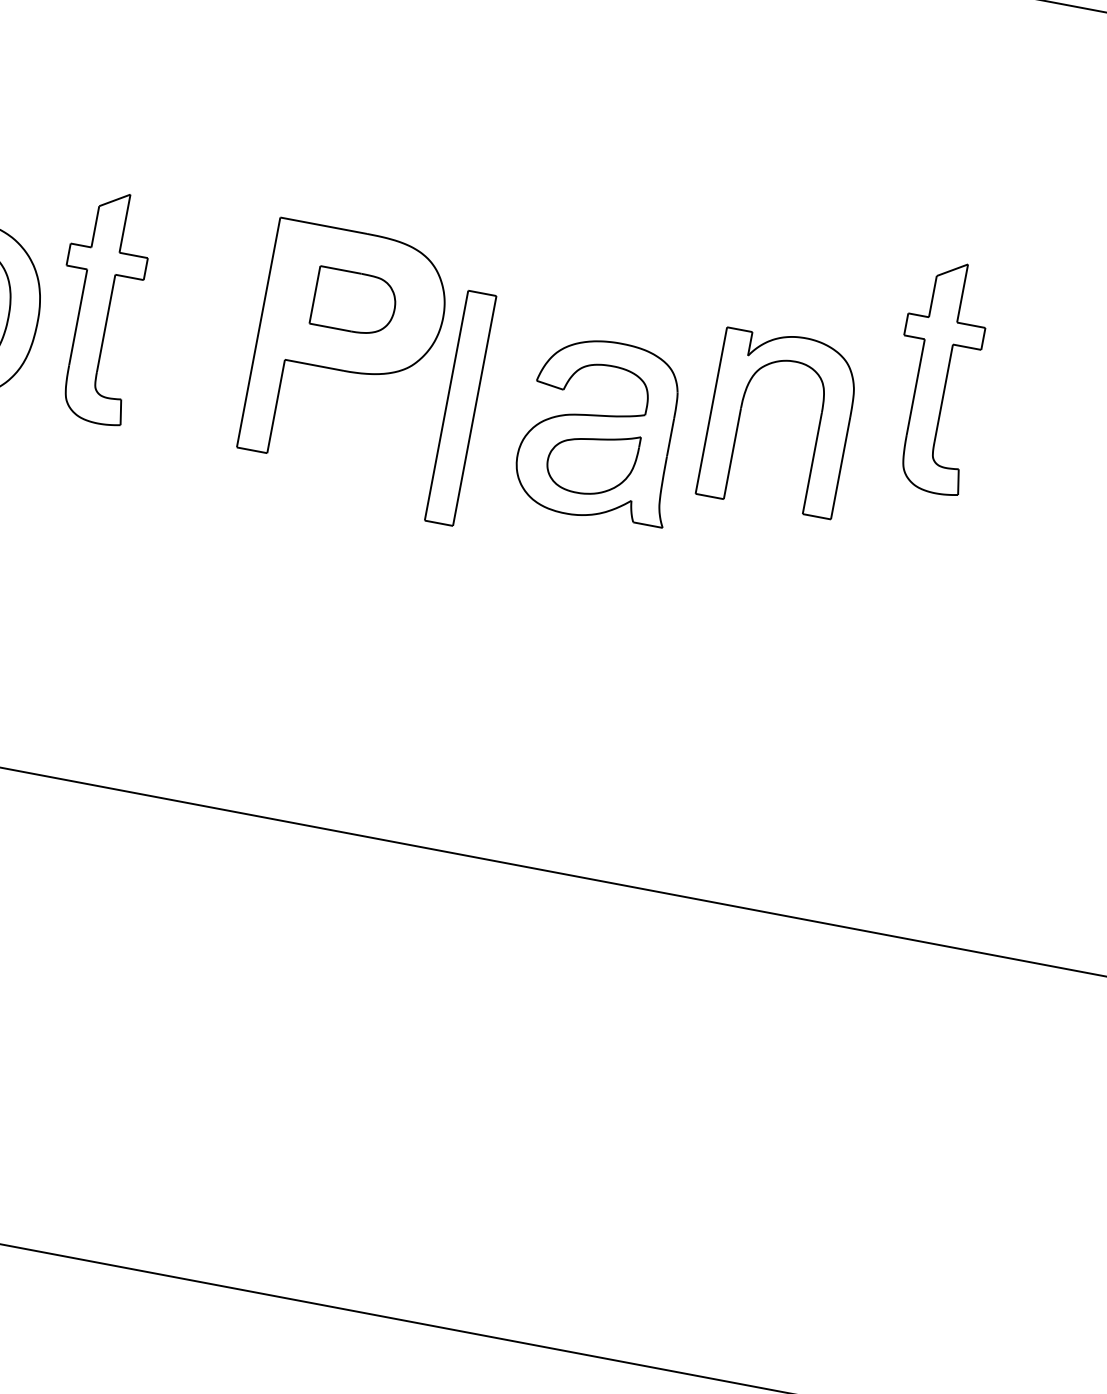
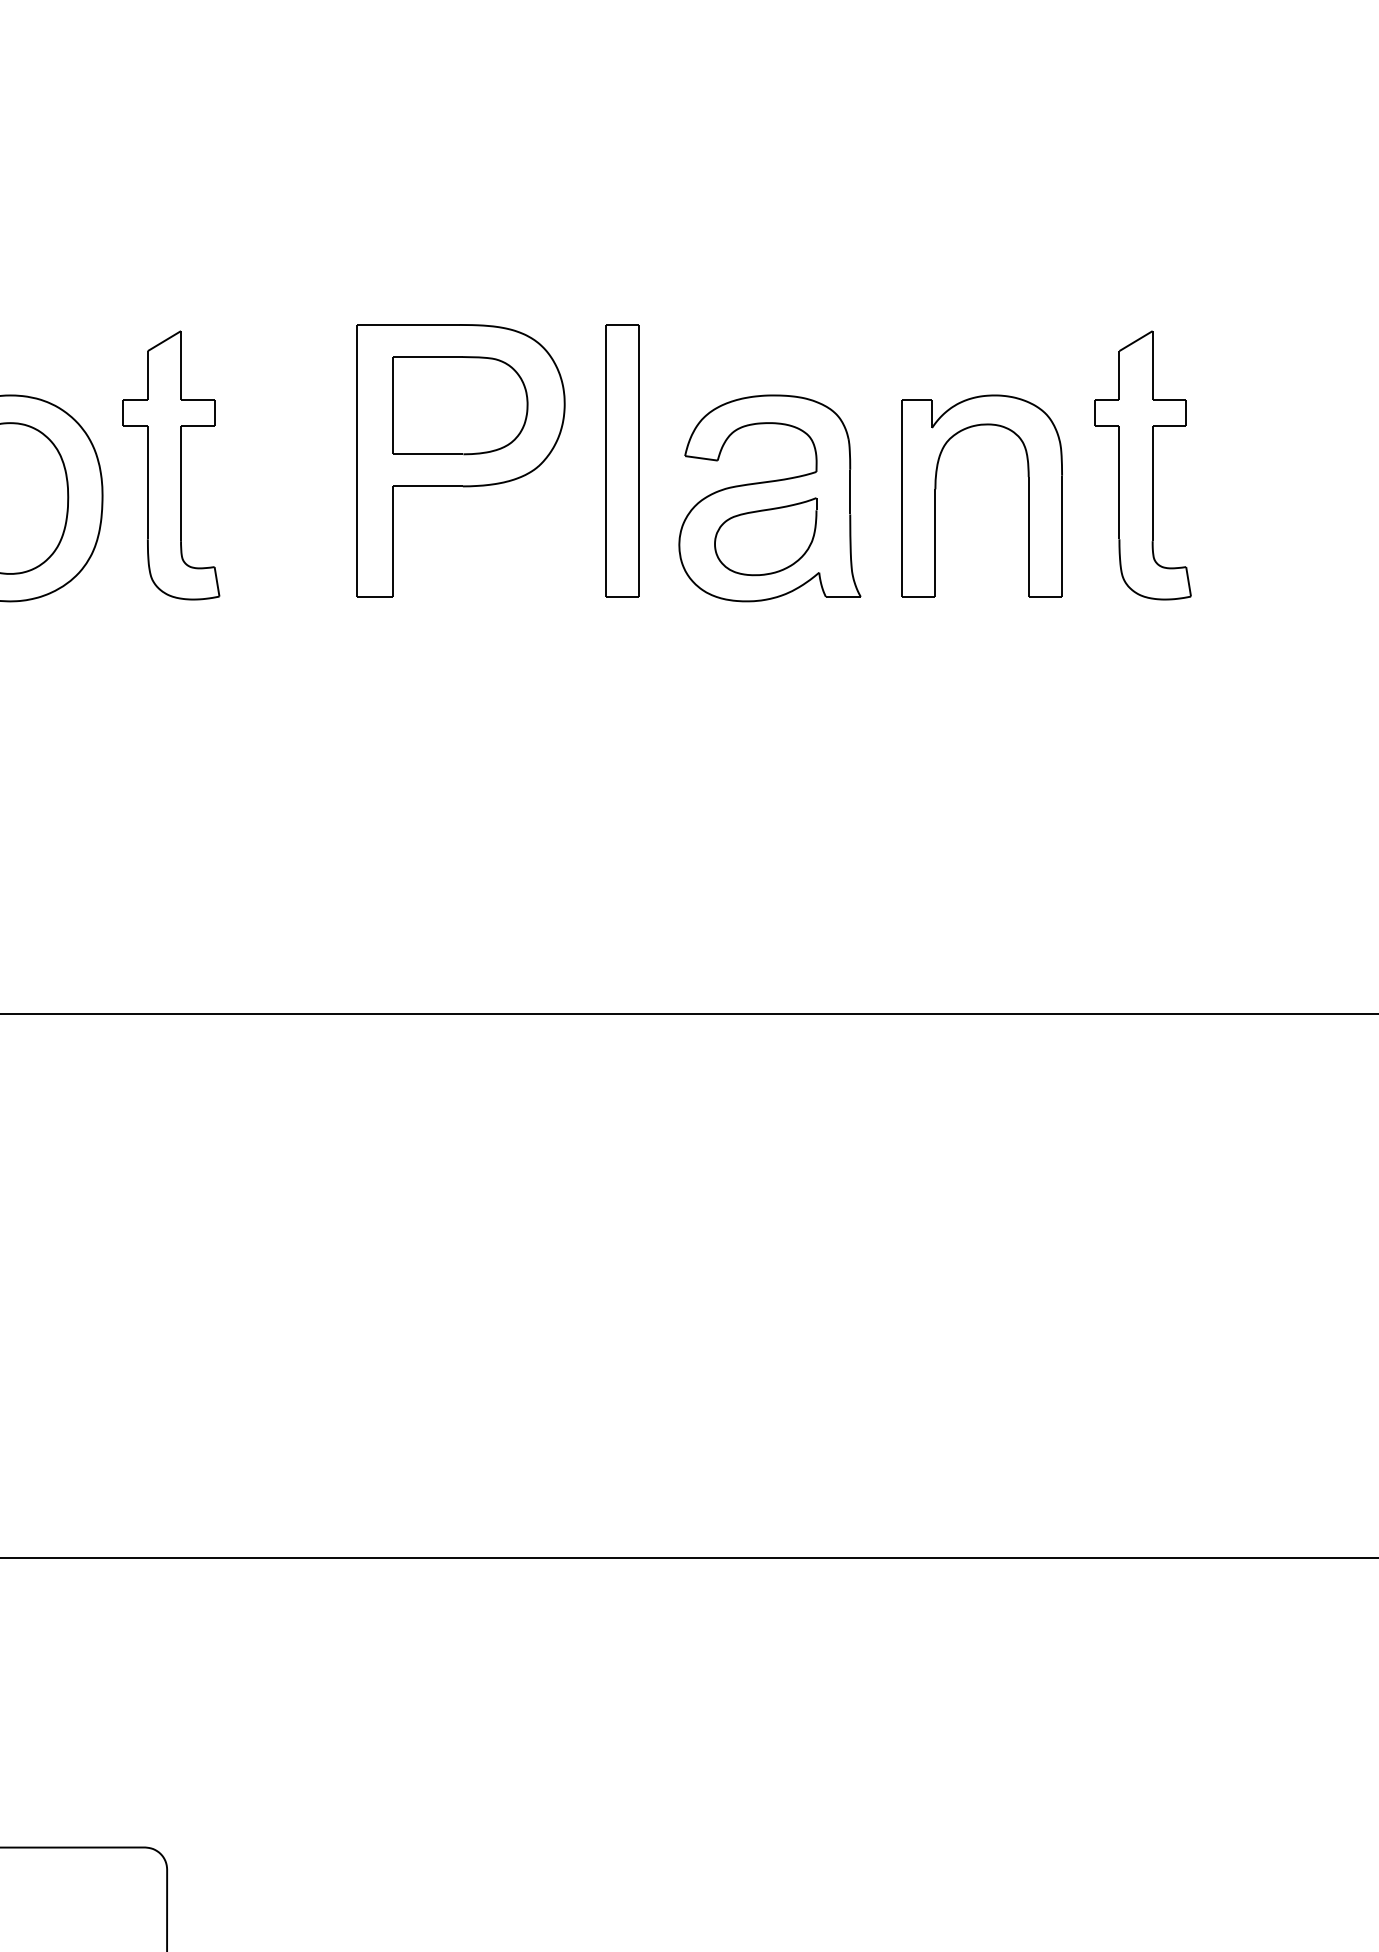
part: (354, 302) -> (460, 405), size x1.43
part: (938, 376) -> (1142, 465), moved
part: (460, 407) -> (622, 460), moved
part: (741, 408) -> (936, 489), moved

